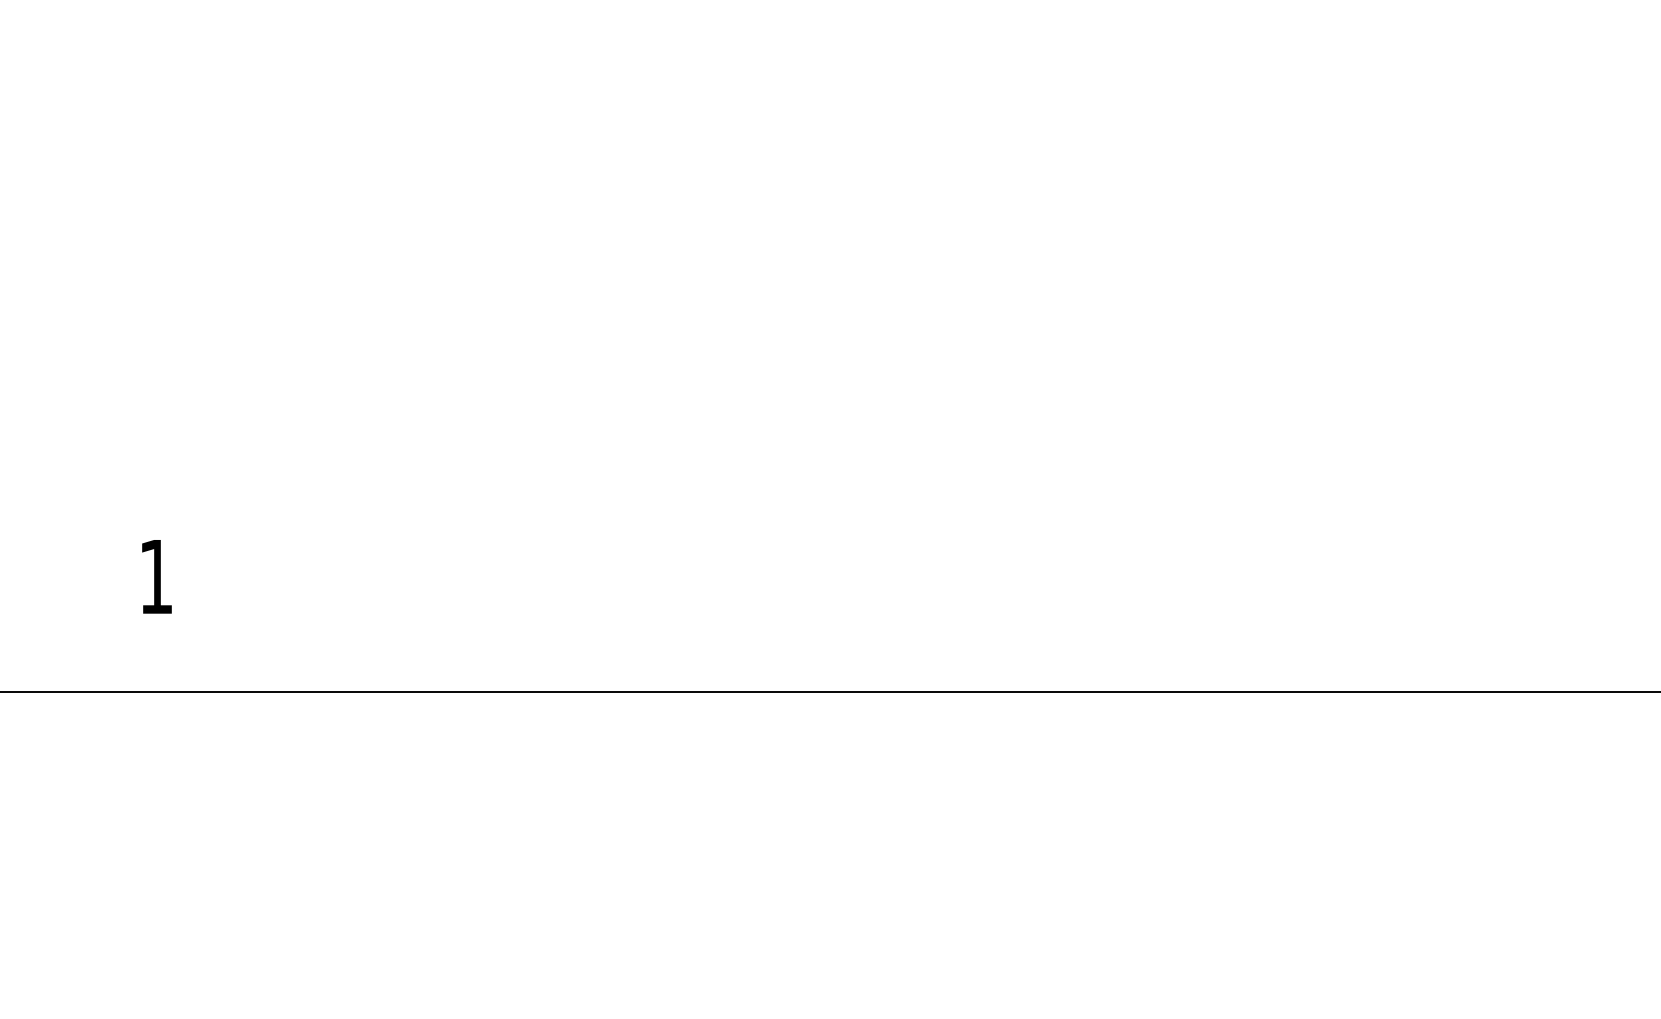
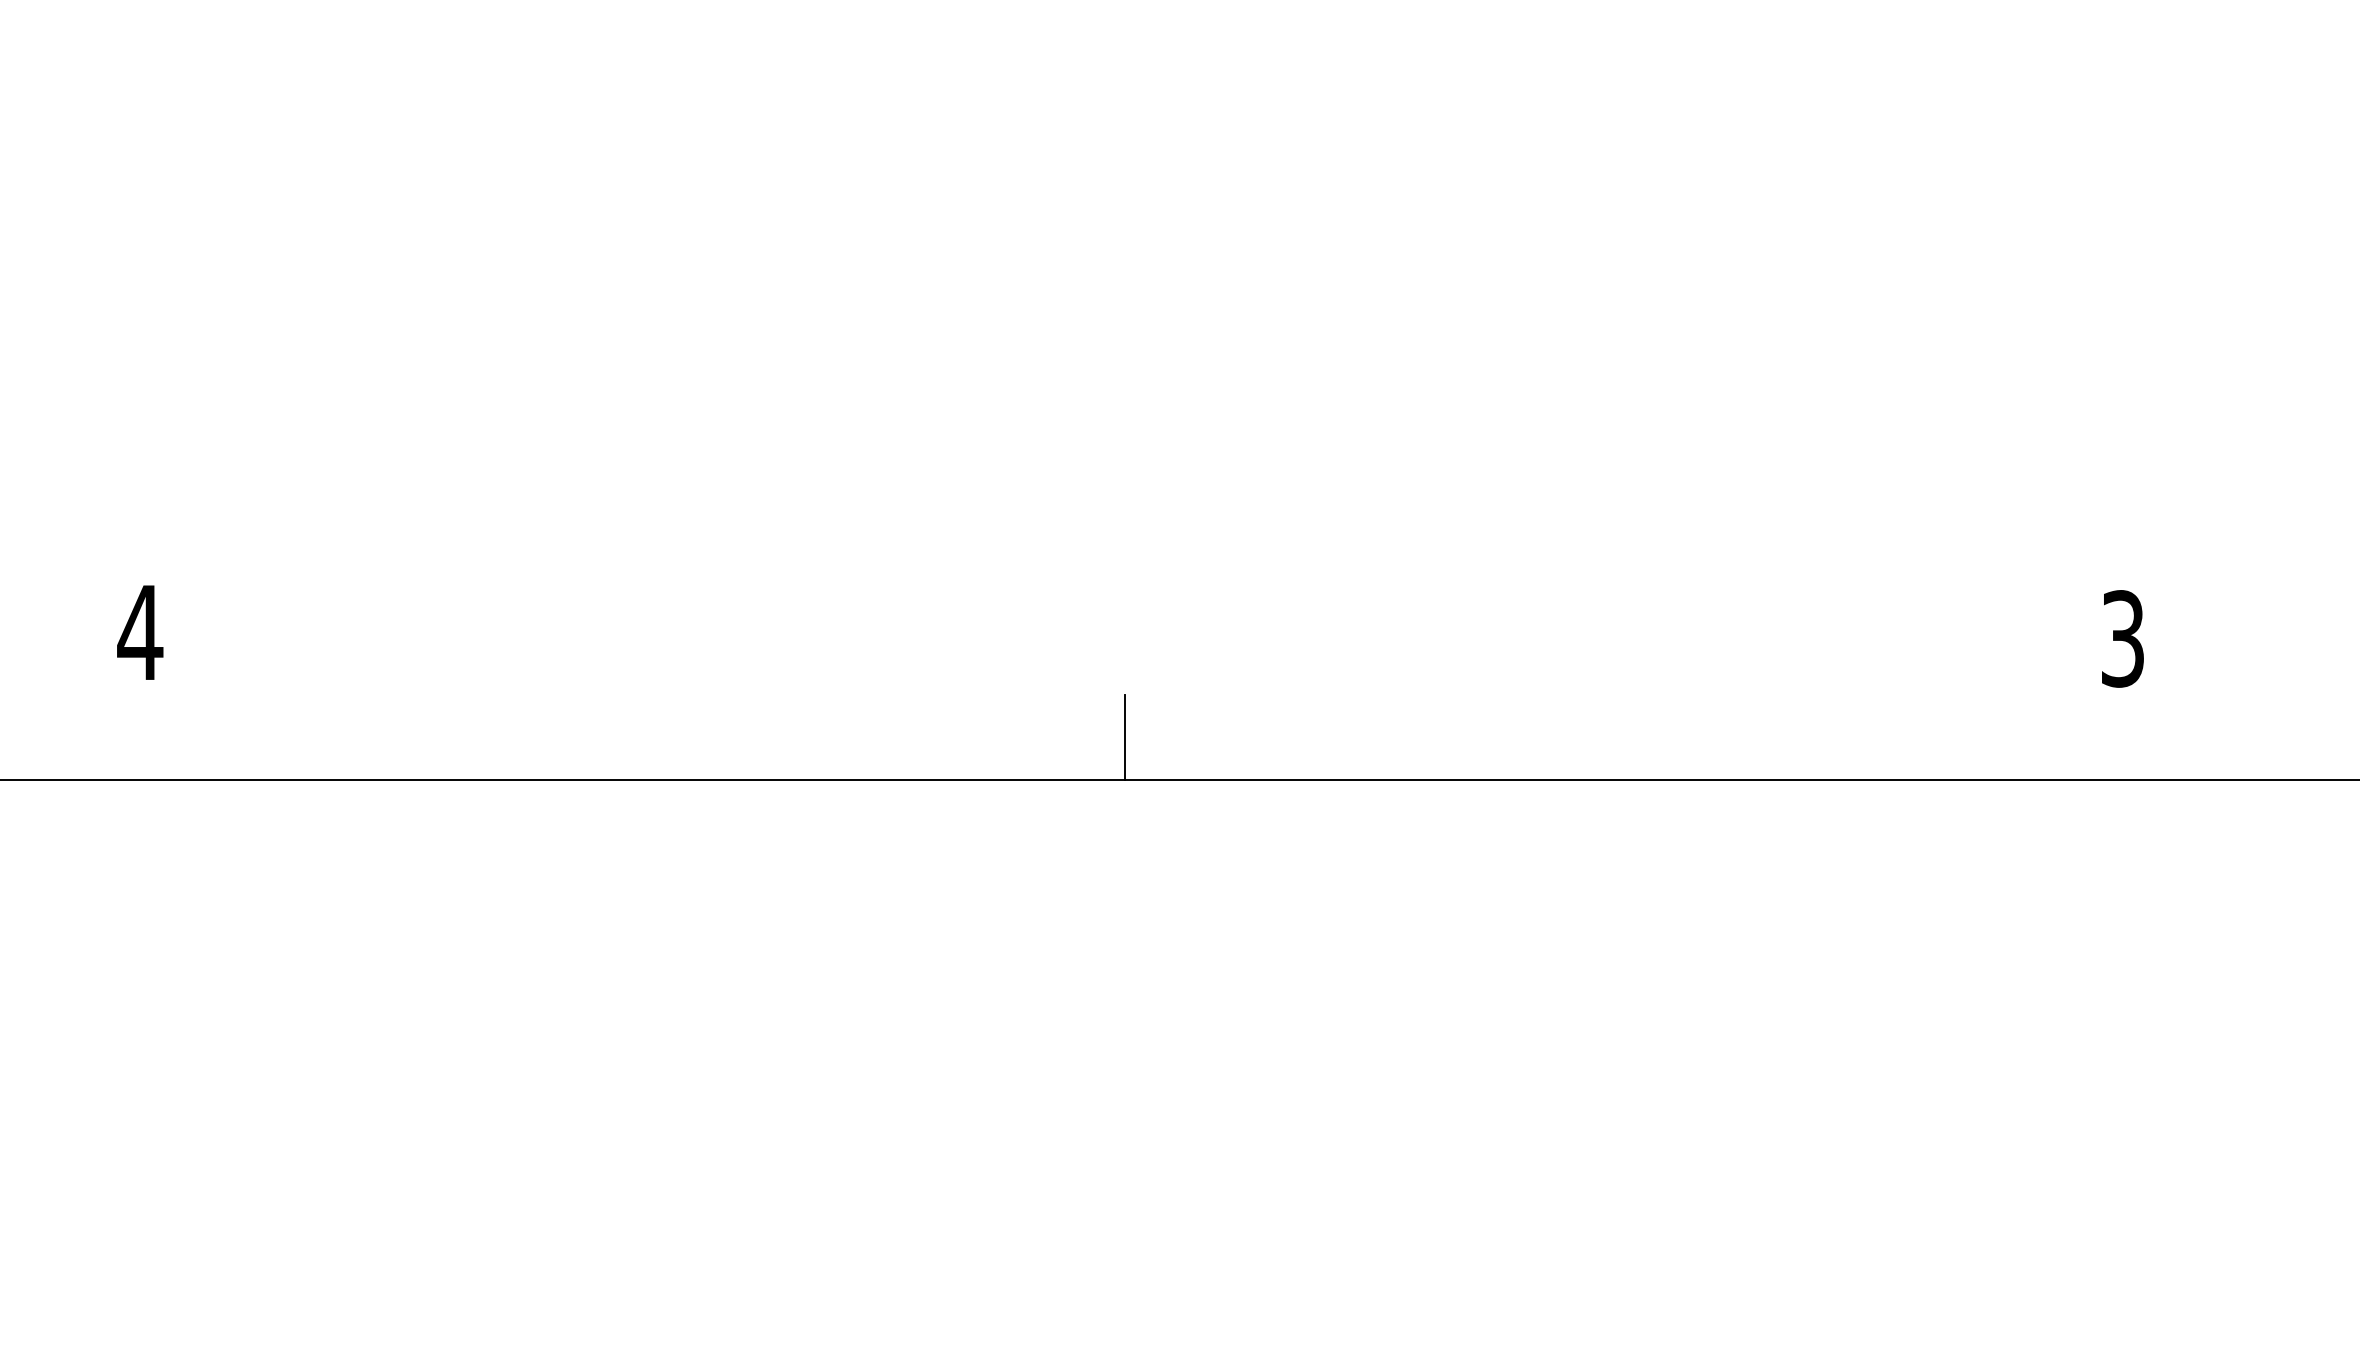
text: (156, 576) -> (140, 632), 1 -> 4
line: (925, 658) -> (1125, 737), added

